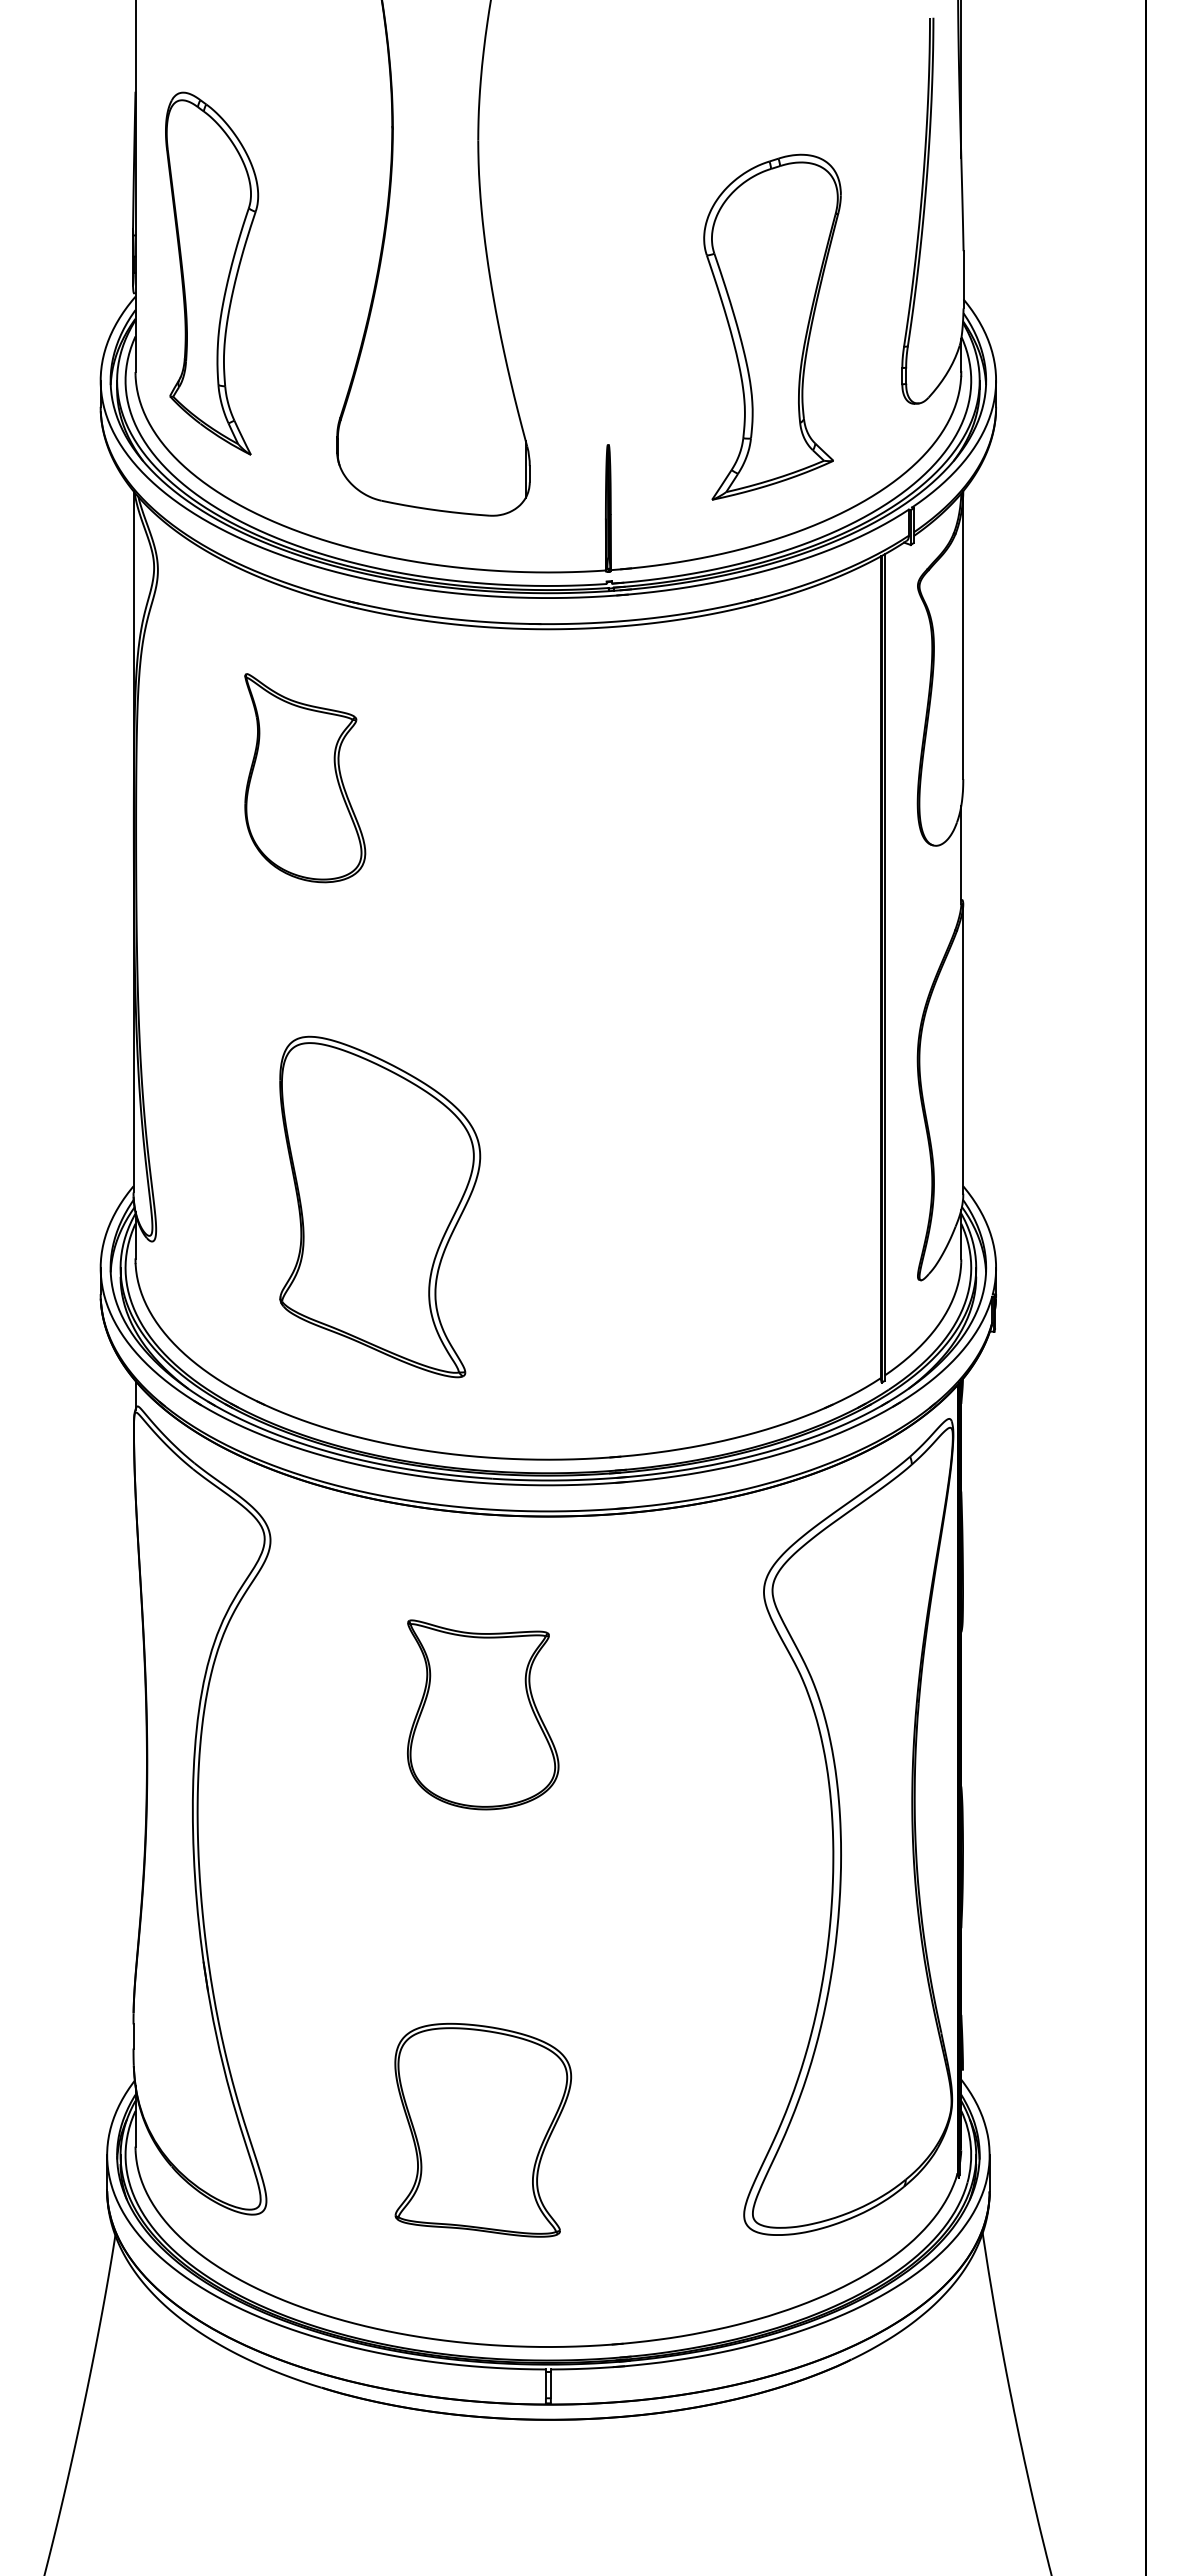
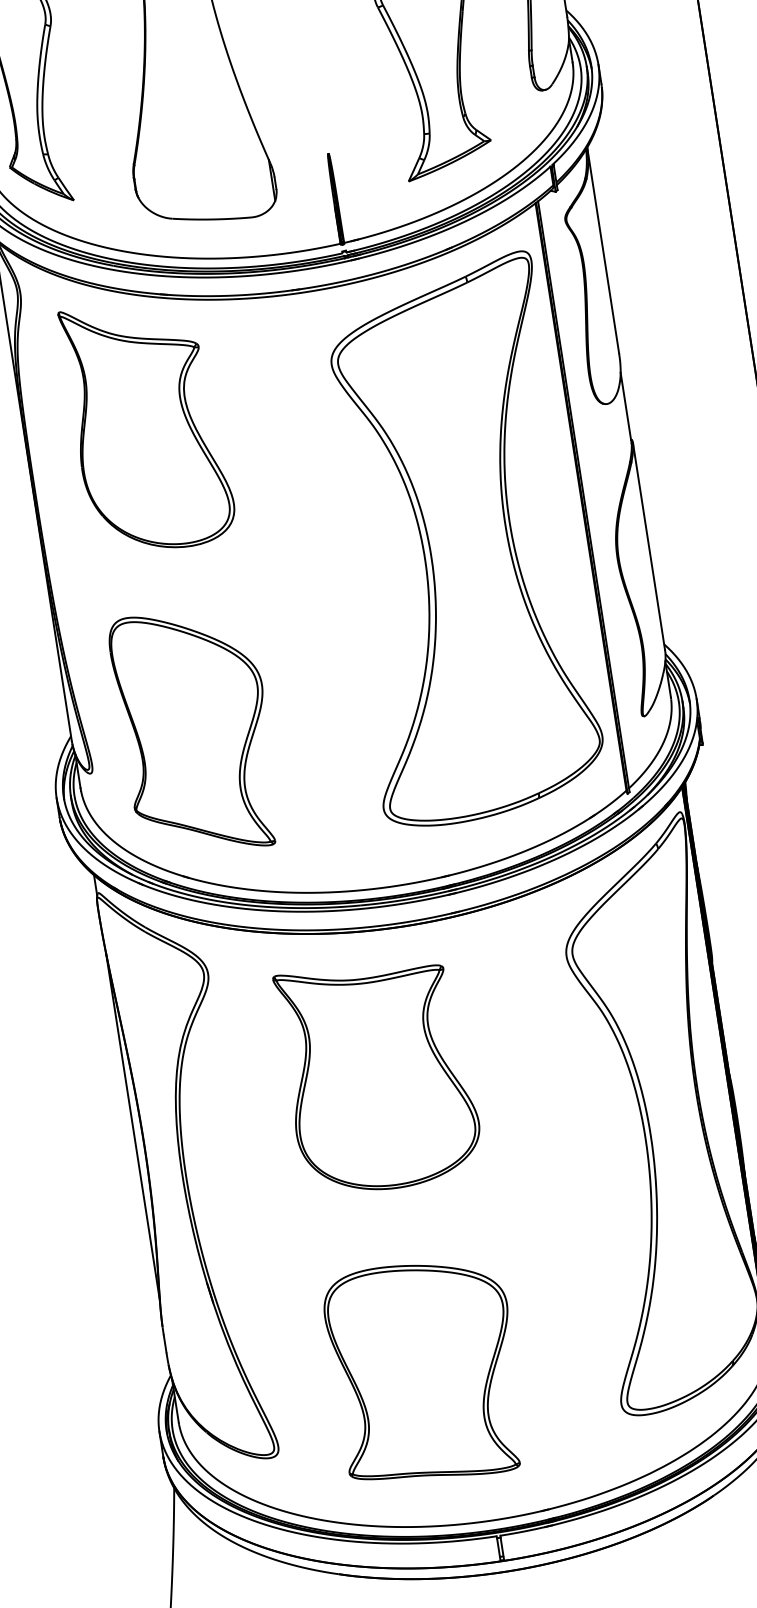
part: (305, 777) -> (148, 424), size x1.67
part: (703, 1002) -> (458, 541), added
part: (380, 1206) -> (196, 731), moved
part: (482, 1714) -> (378, 1075), size x1.67
line: (135, 1733) -> (133, 1127), added
part: (482, 2130) -> (424, 1372), size x1.43

